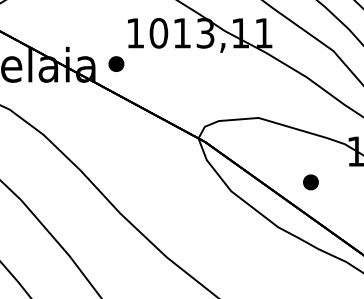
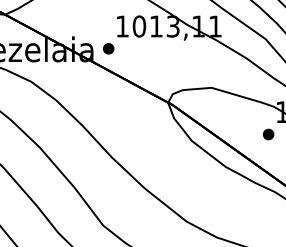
part: (310, 182) -> (268, 134), moved

